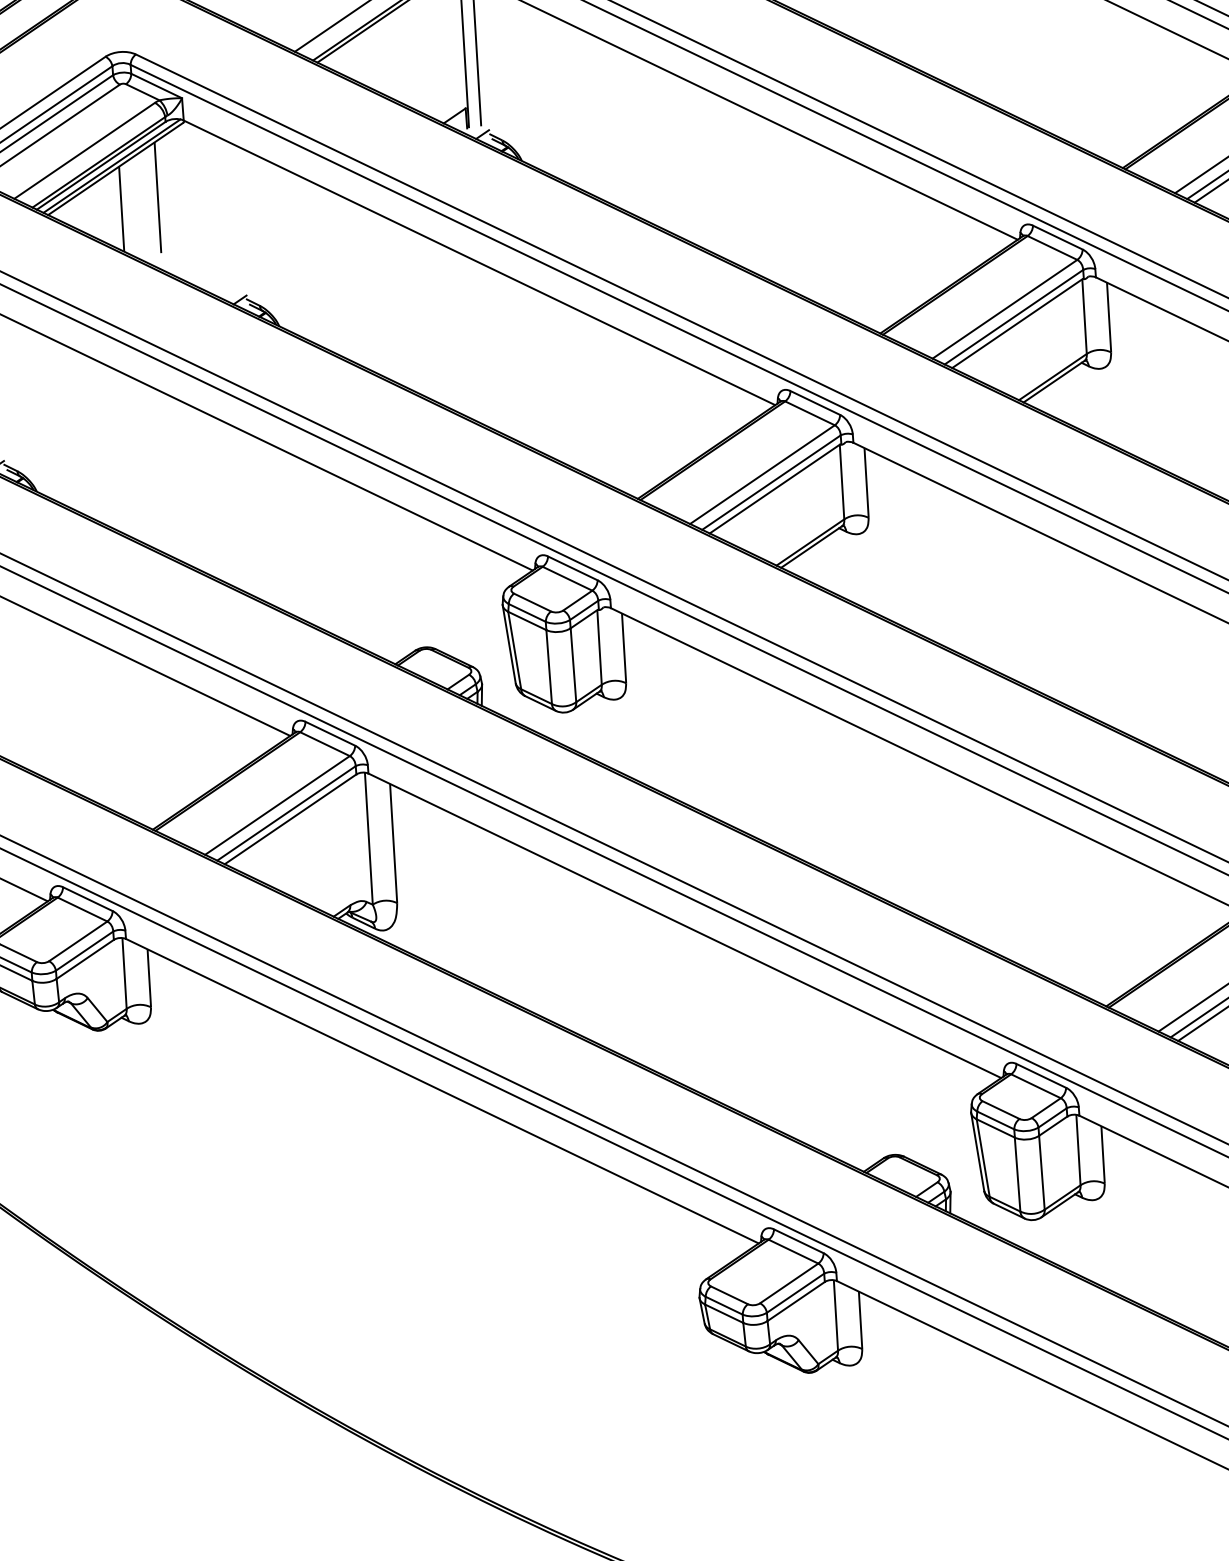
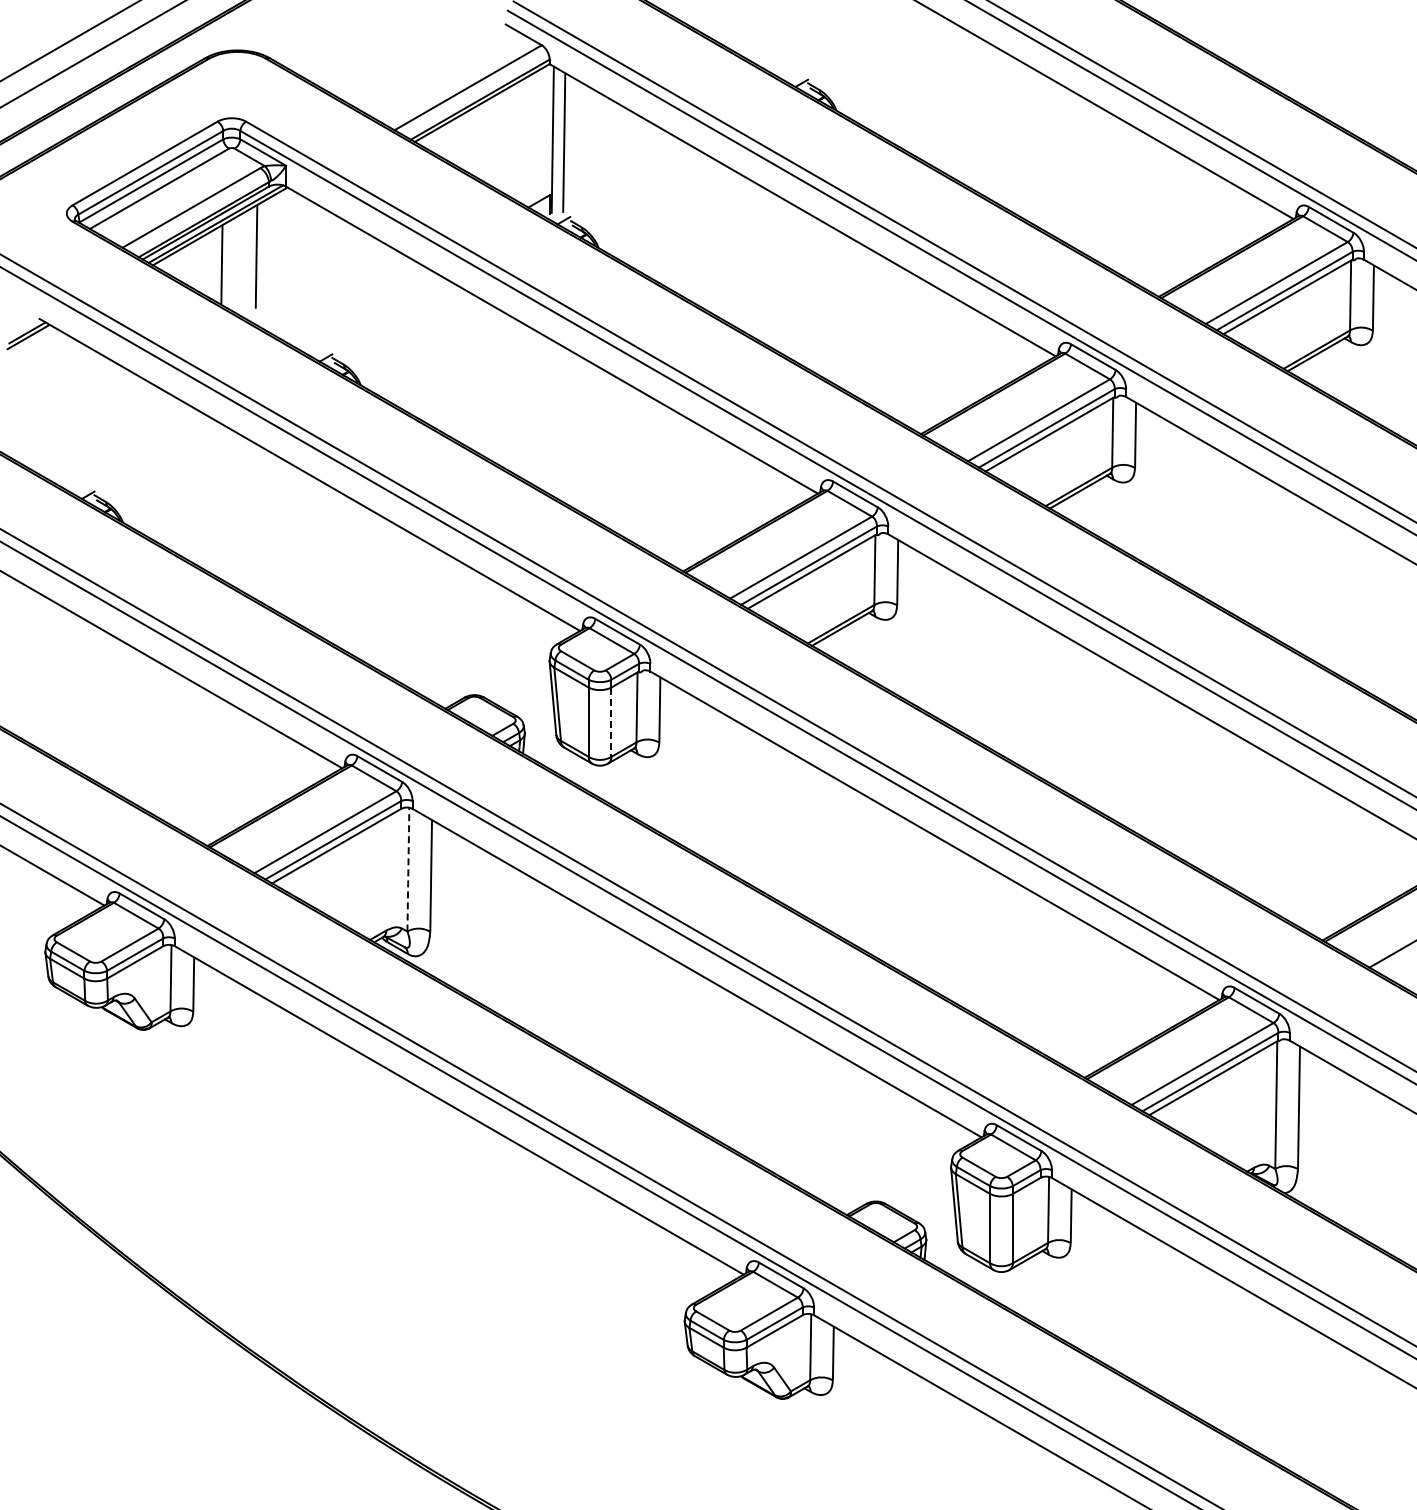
line: (573, 665) -> (611, 722), solid -> dashed
line: (369, 839) -> (408, 870), solid -> dashed

